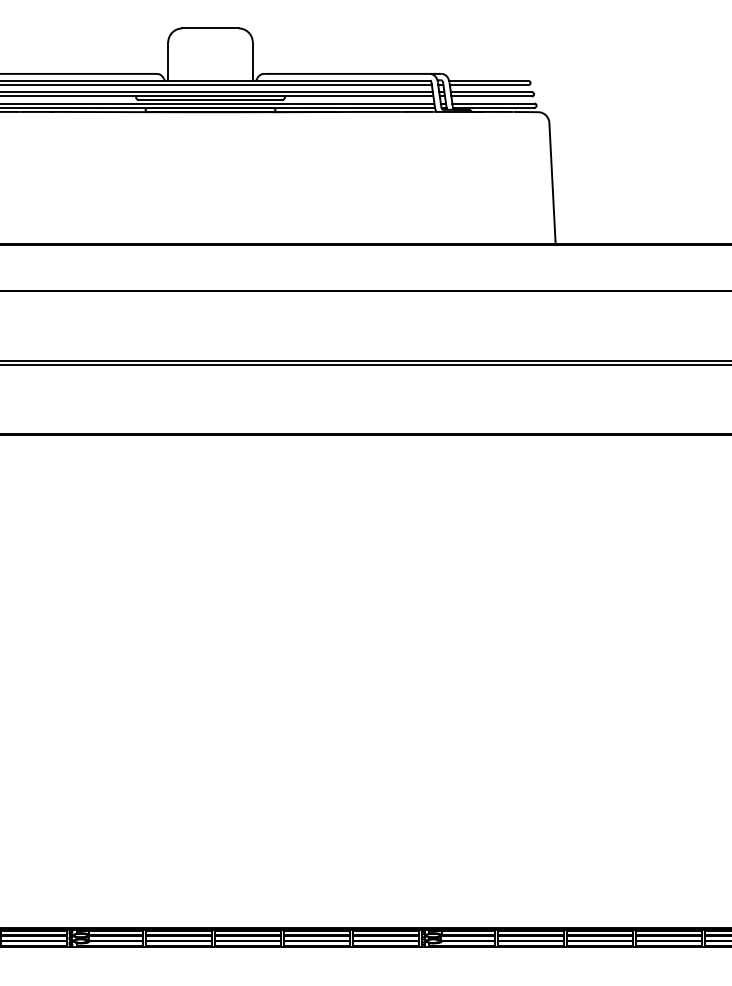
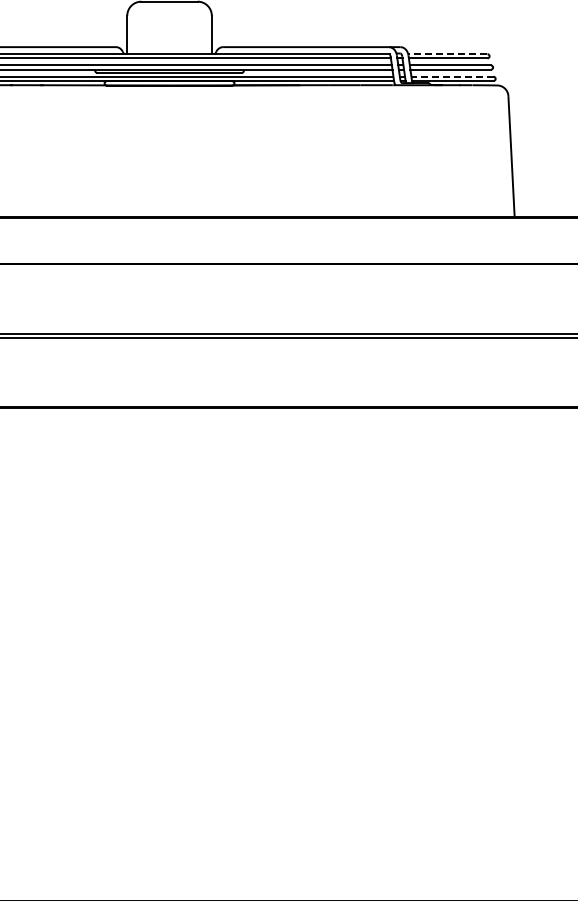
line: (488, 80) -> (447, 53), solid -> dashed
line: (492, 103) -> (451, 76), solid -> dashed

